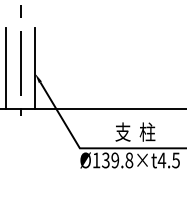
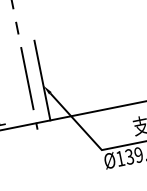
line: (6, 67) -> (14, 85), removed

